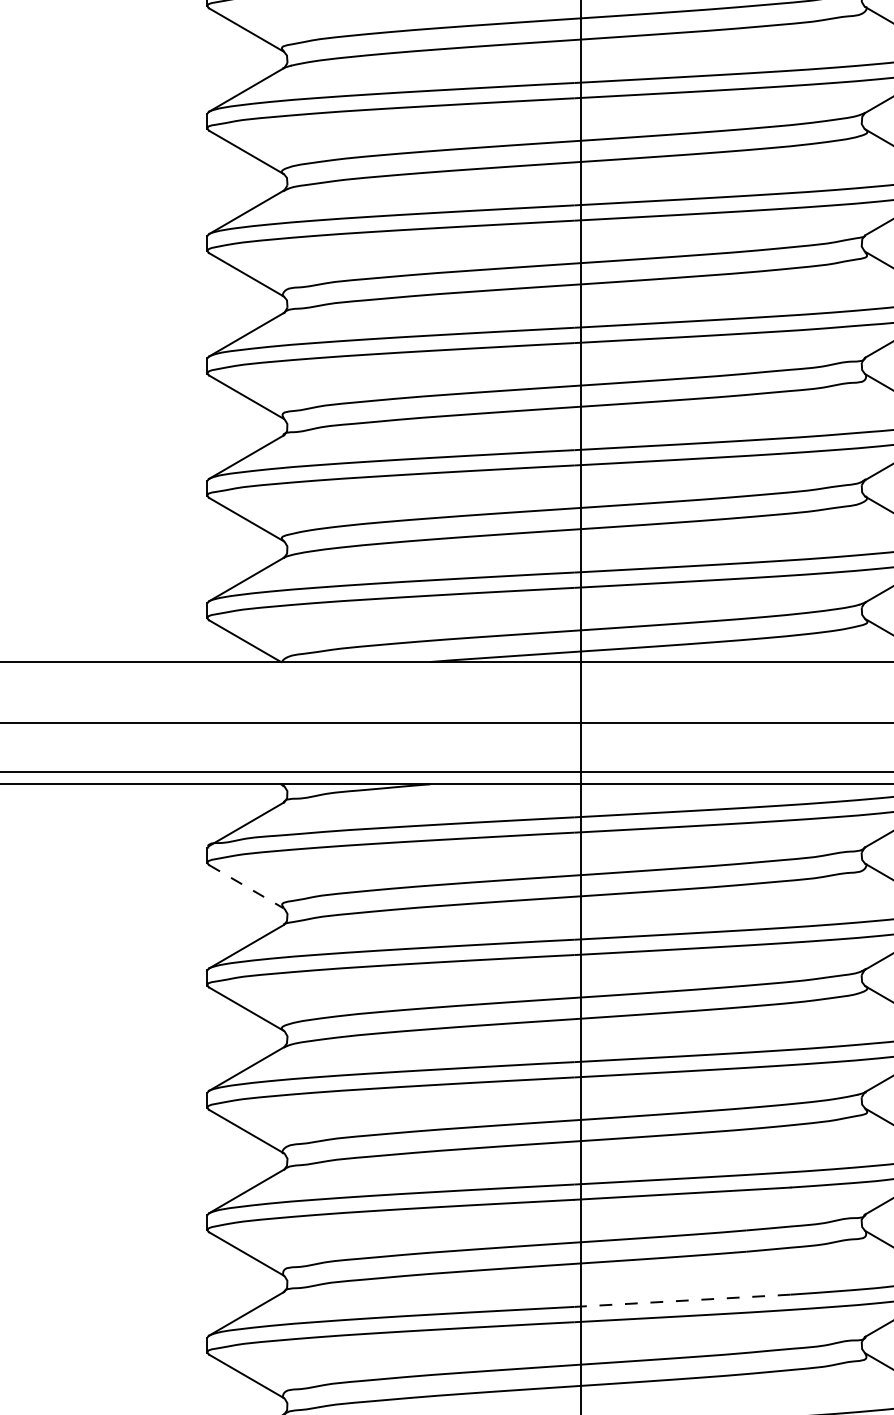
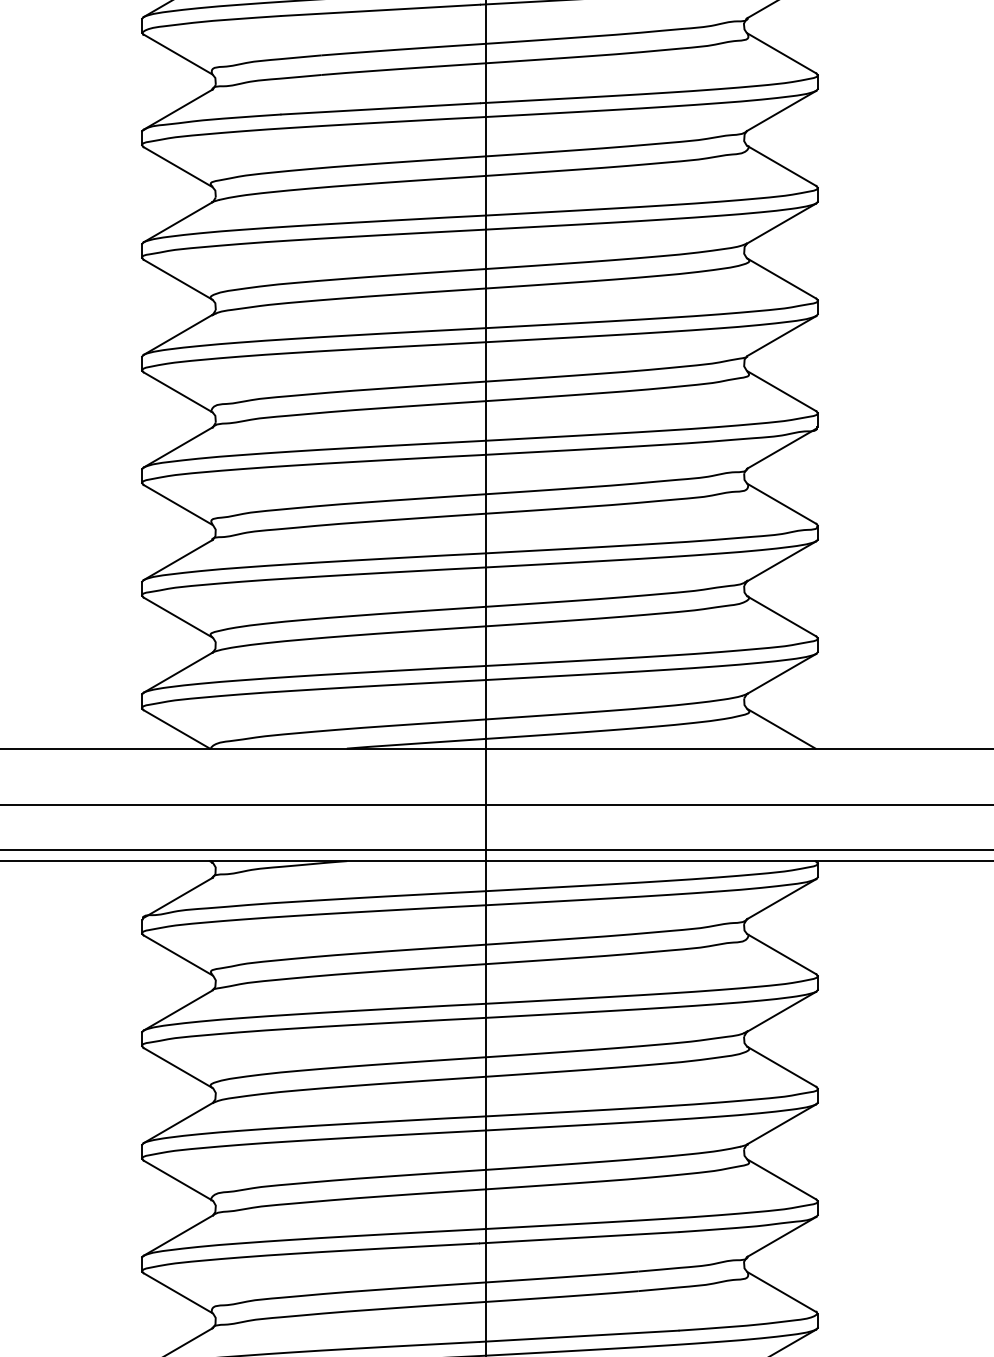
line: (245, 886) -> (177, 955), dashed -> solid
line: (681, 1301) -> (578, 1336), dashed -> solid

